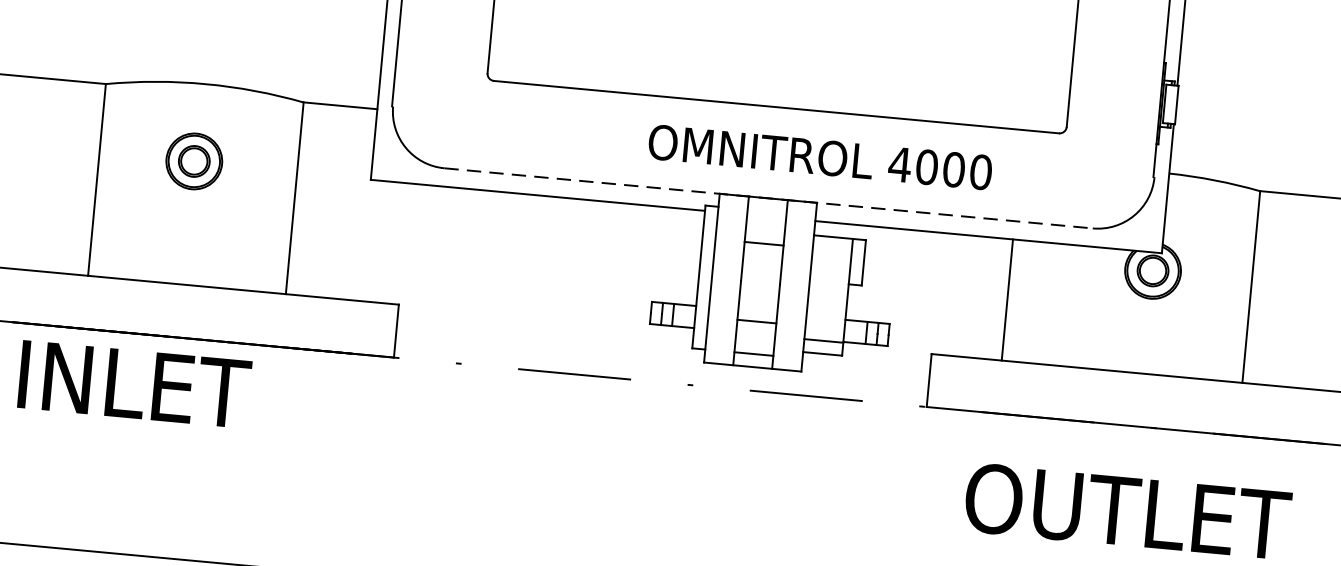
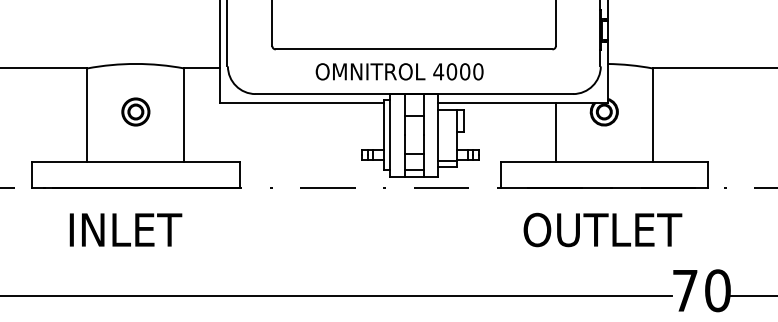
text: (820, 156) -> (399, 71), moved
part: (193, 160) -> (135, 111), moved
line: (768, 199) -> (414, 94), dashed -> solid
line: (1006, 299) -> (555, 132), moved
text: (133, 383) -> (125, 229), moved

